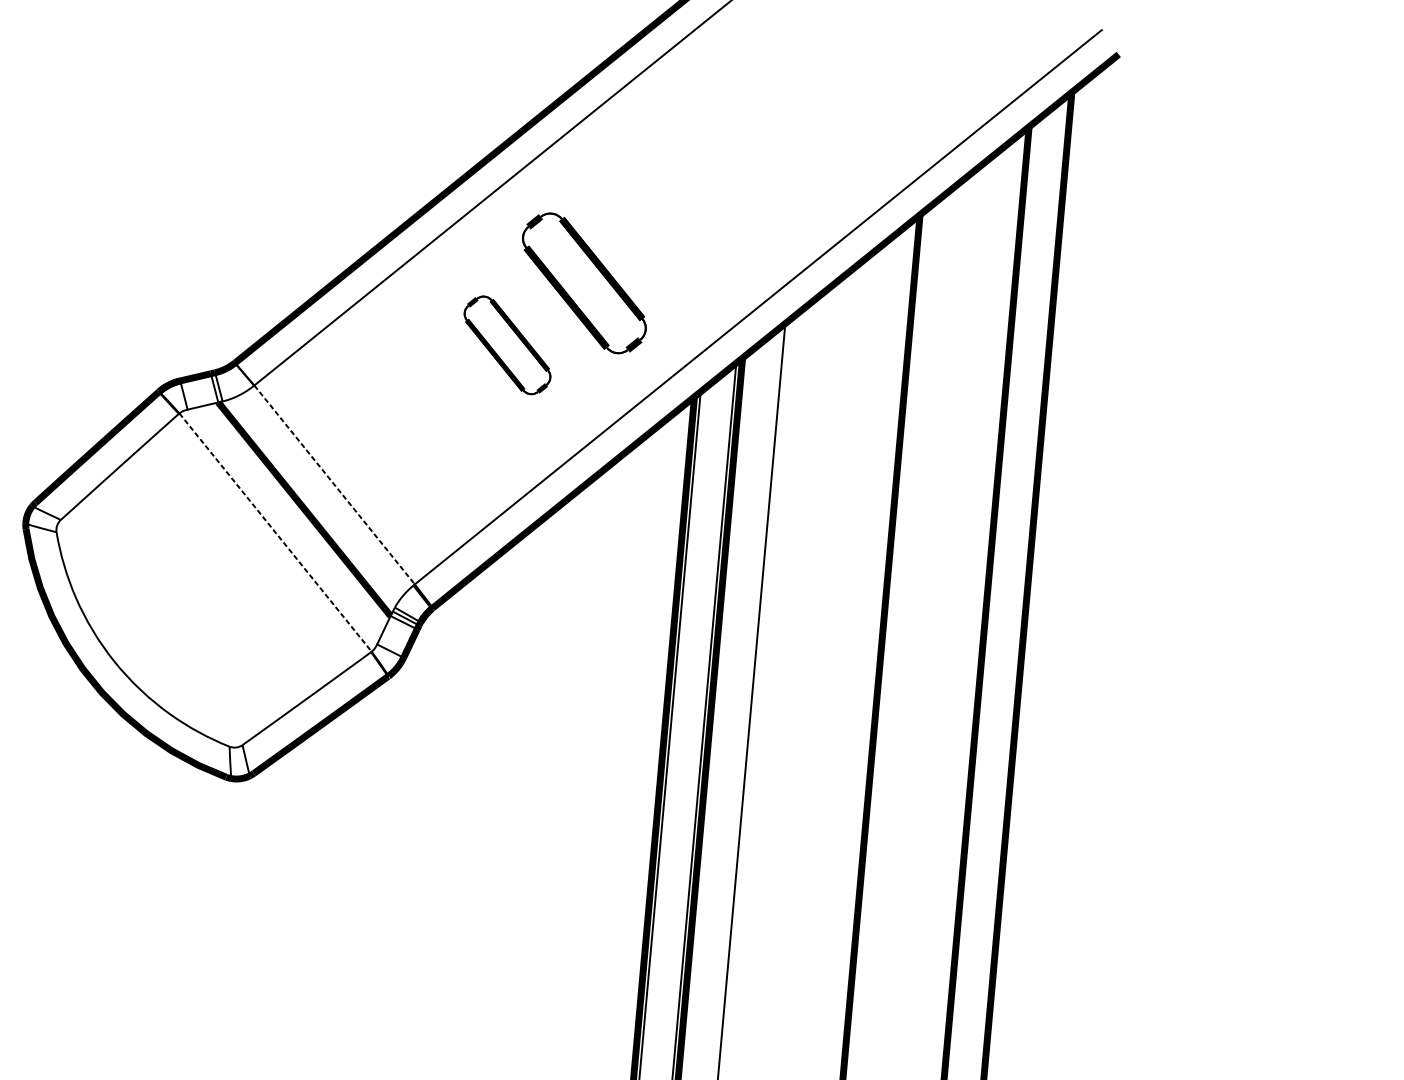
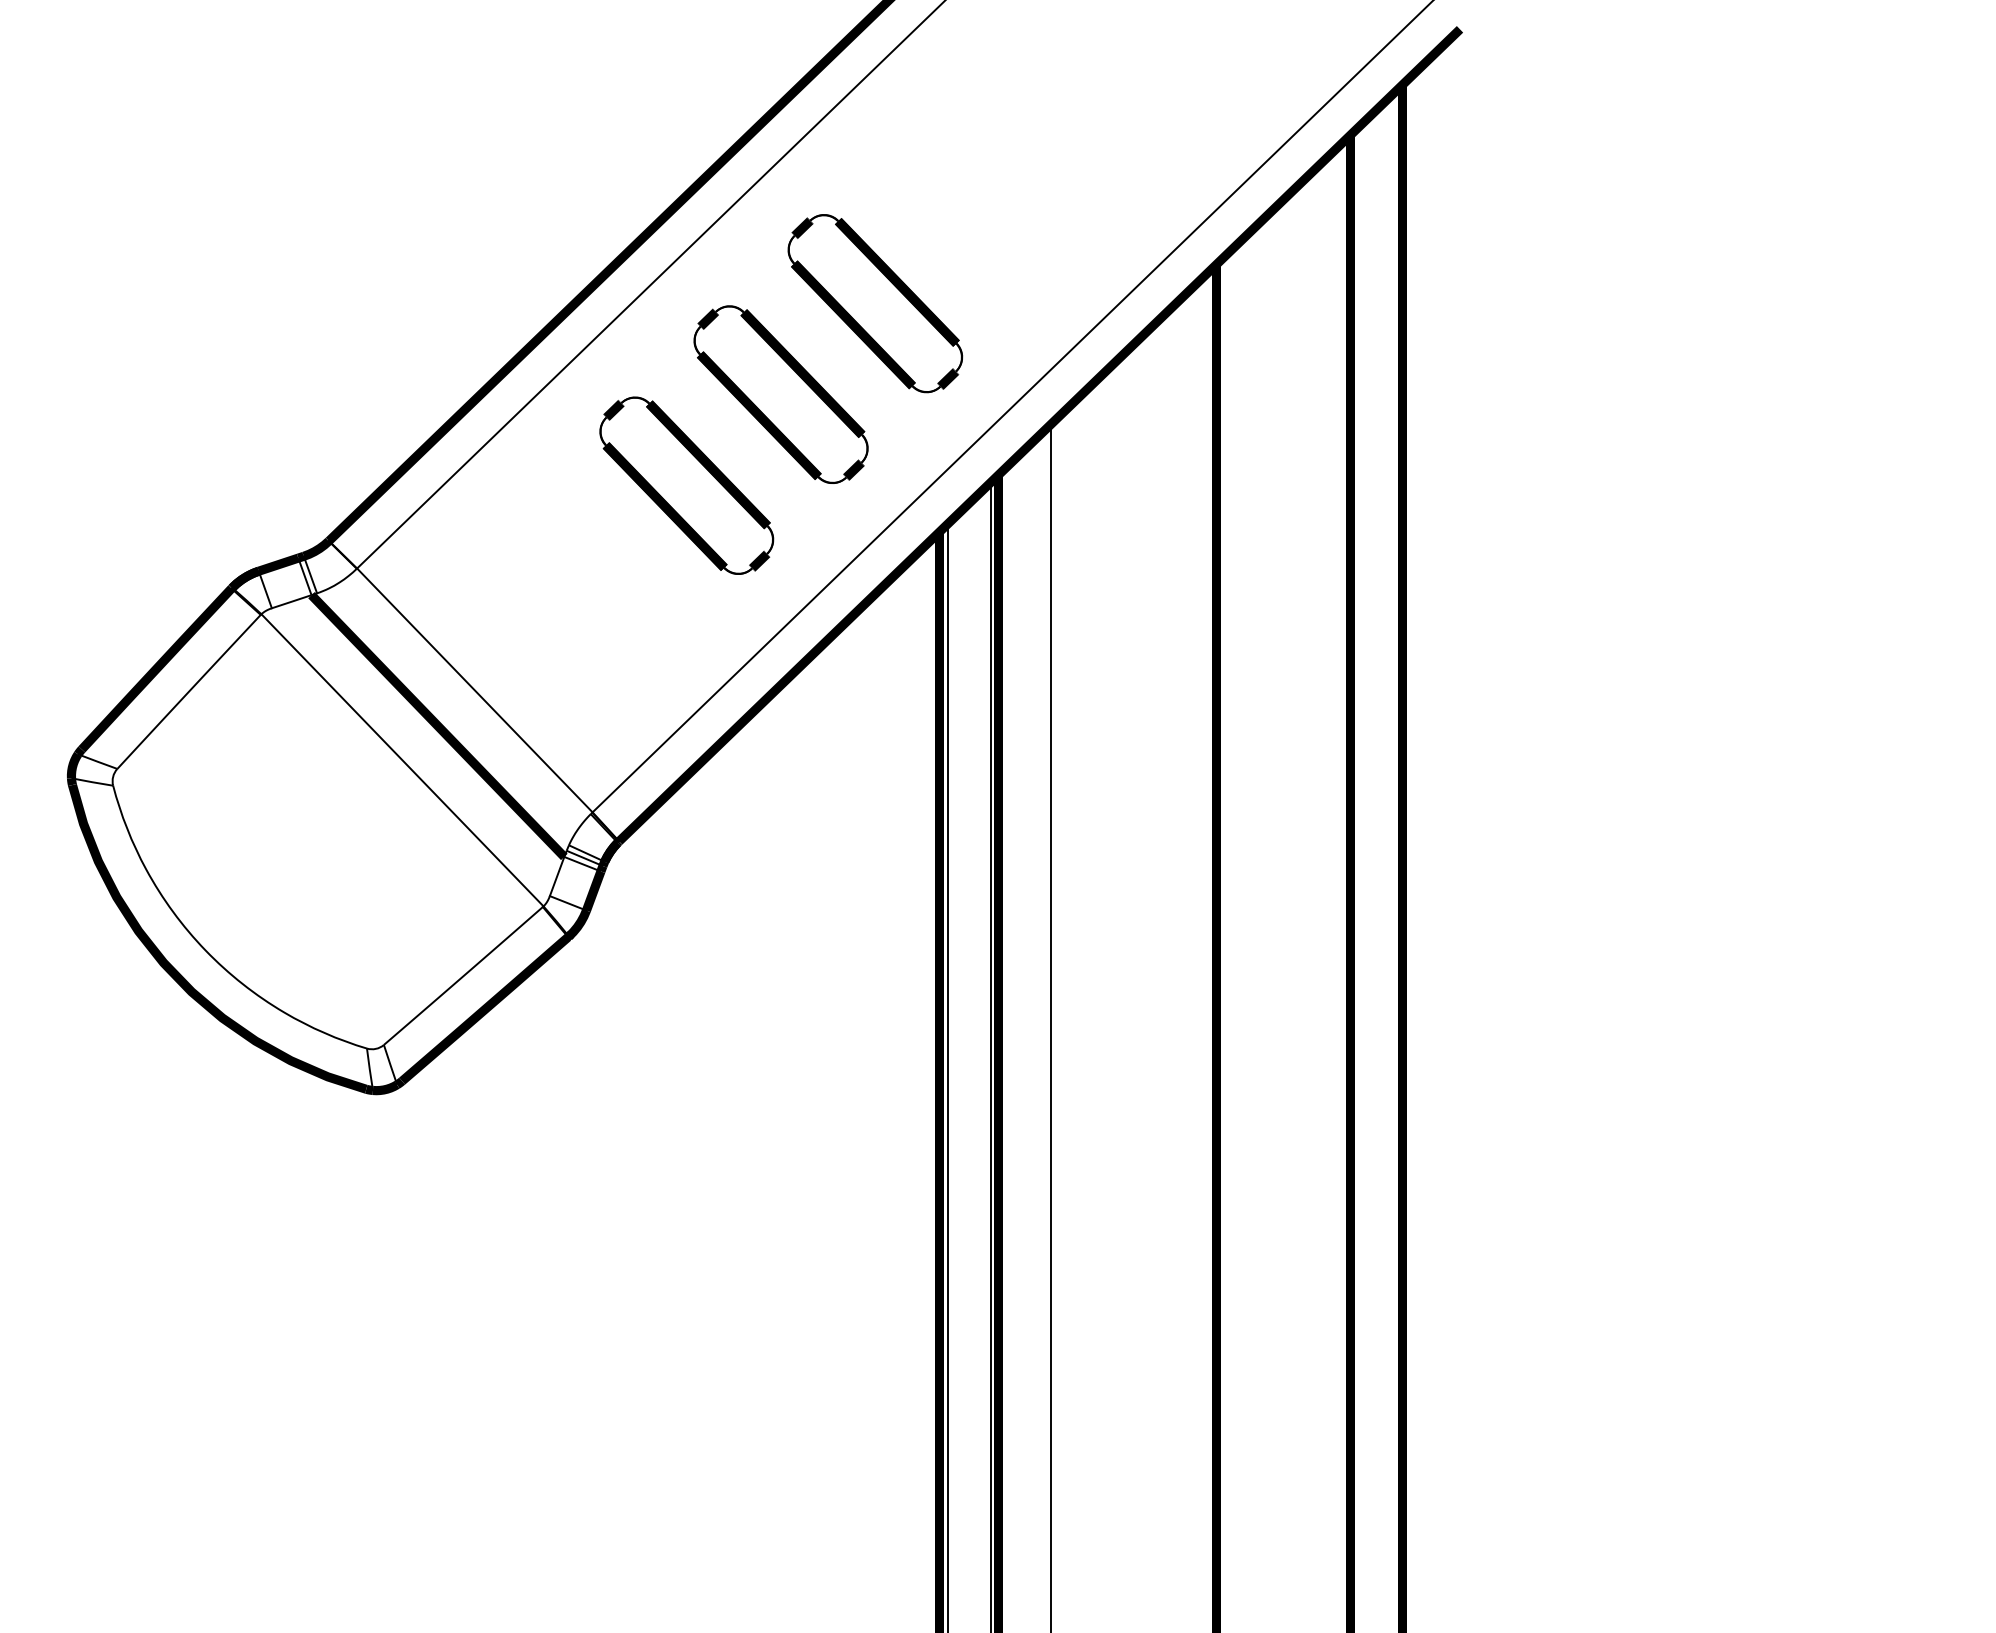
part: (661, 221) -> (875, 303), added
part: (507, 345) -> (686, 485), size x1.43
line: (335, 485) -> (475, 690), dashed -> solid
line: (275, 532) -> (402, 760), dashed -> solid

